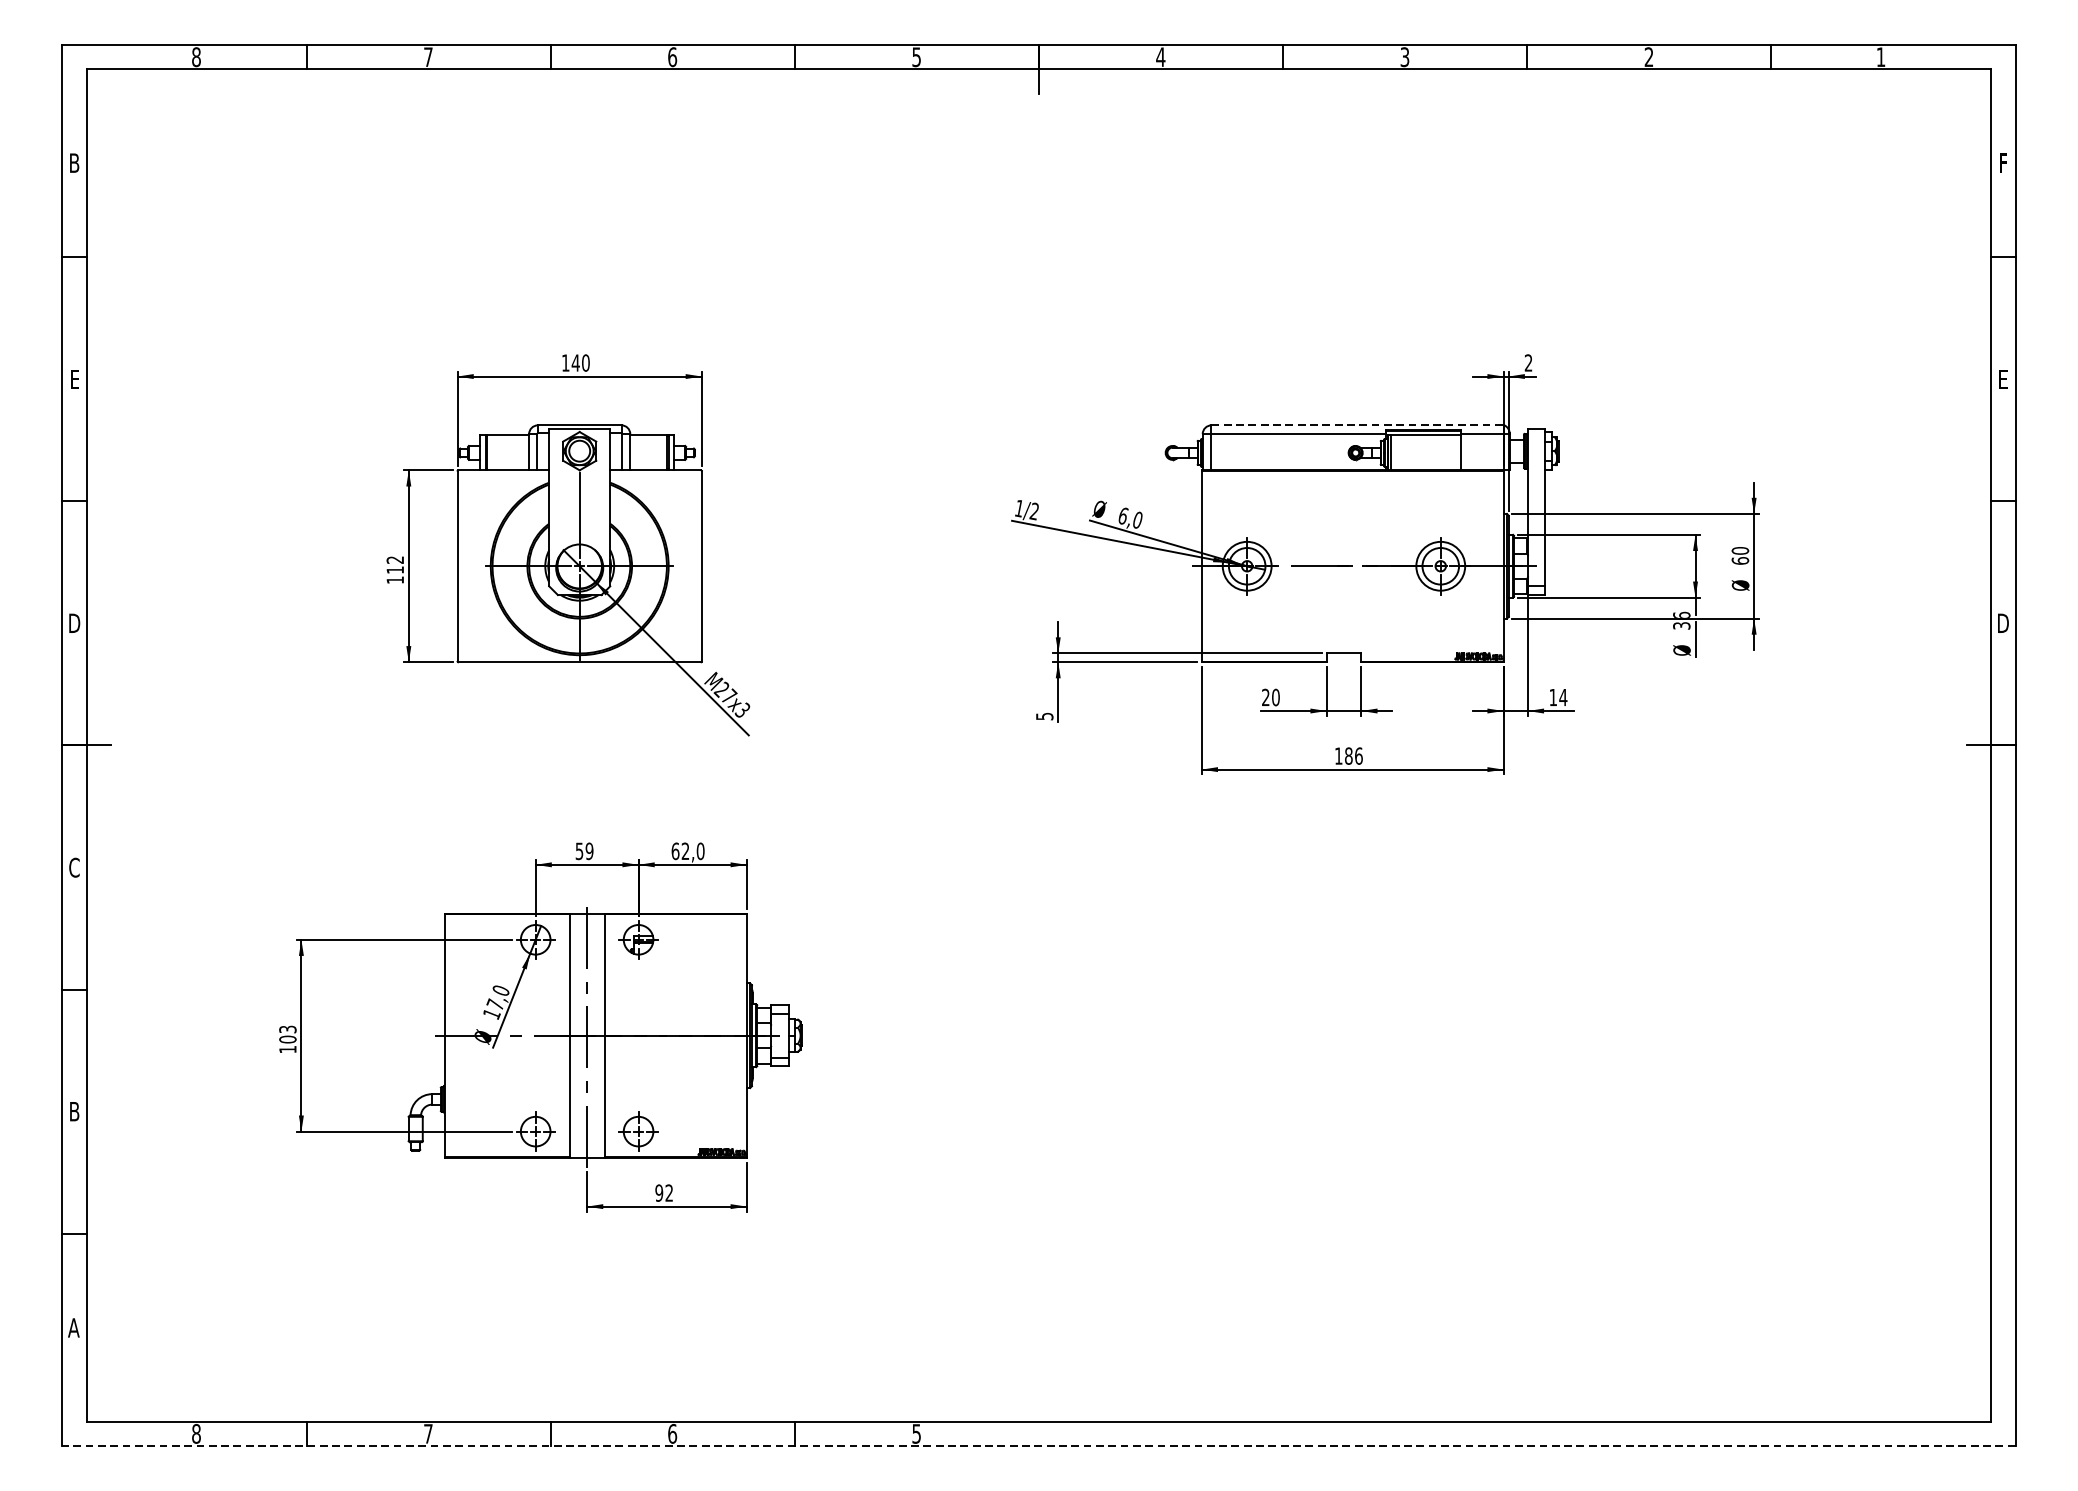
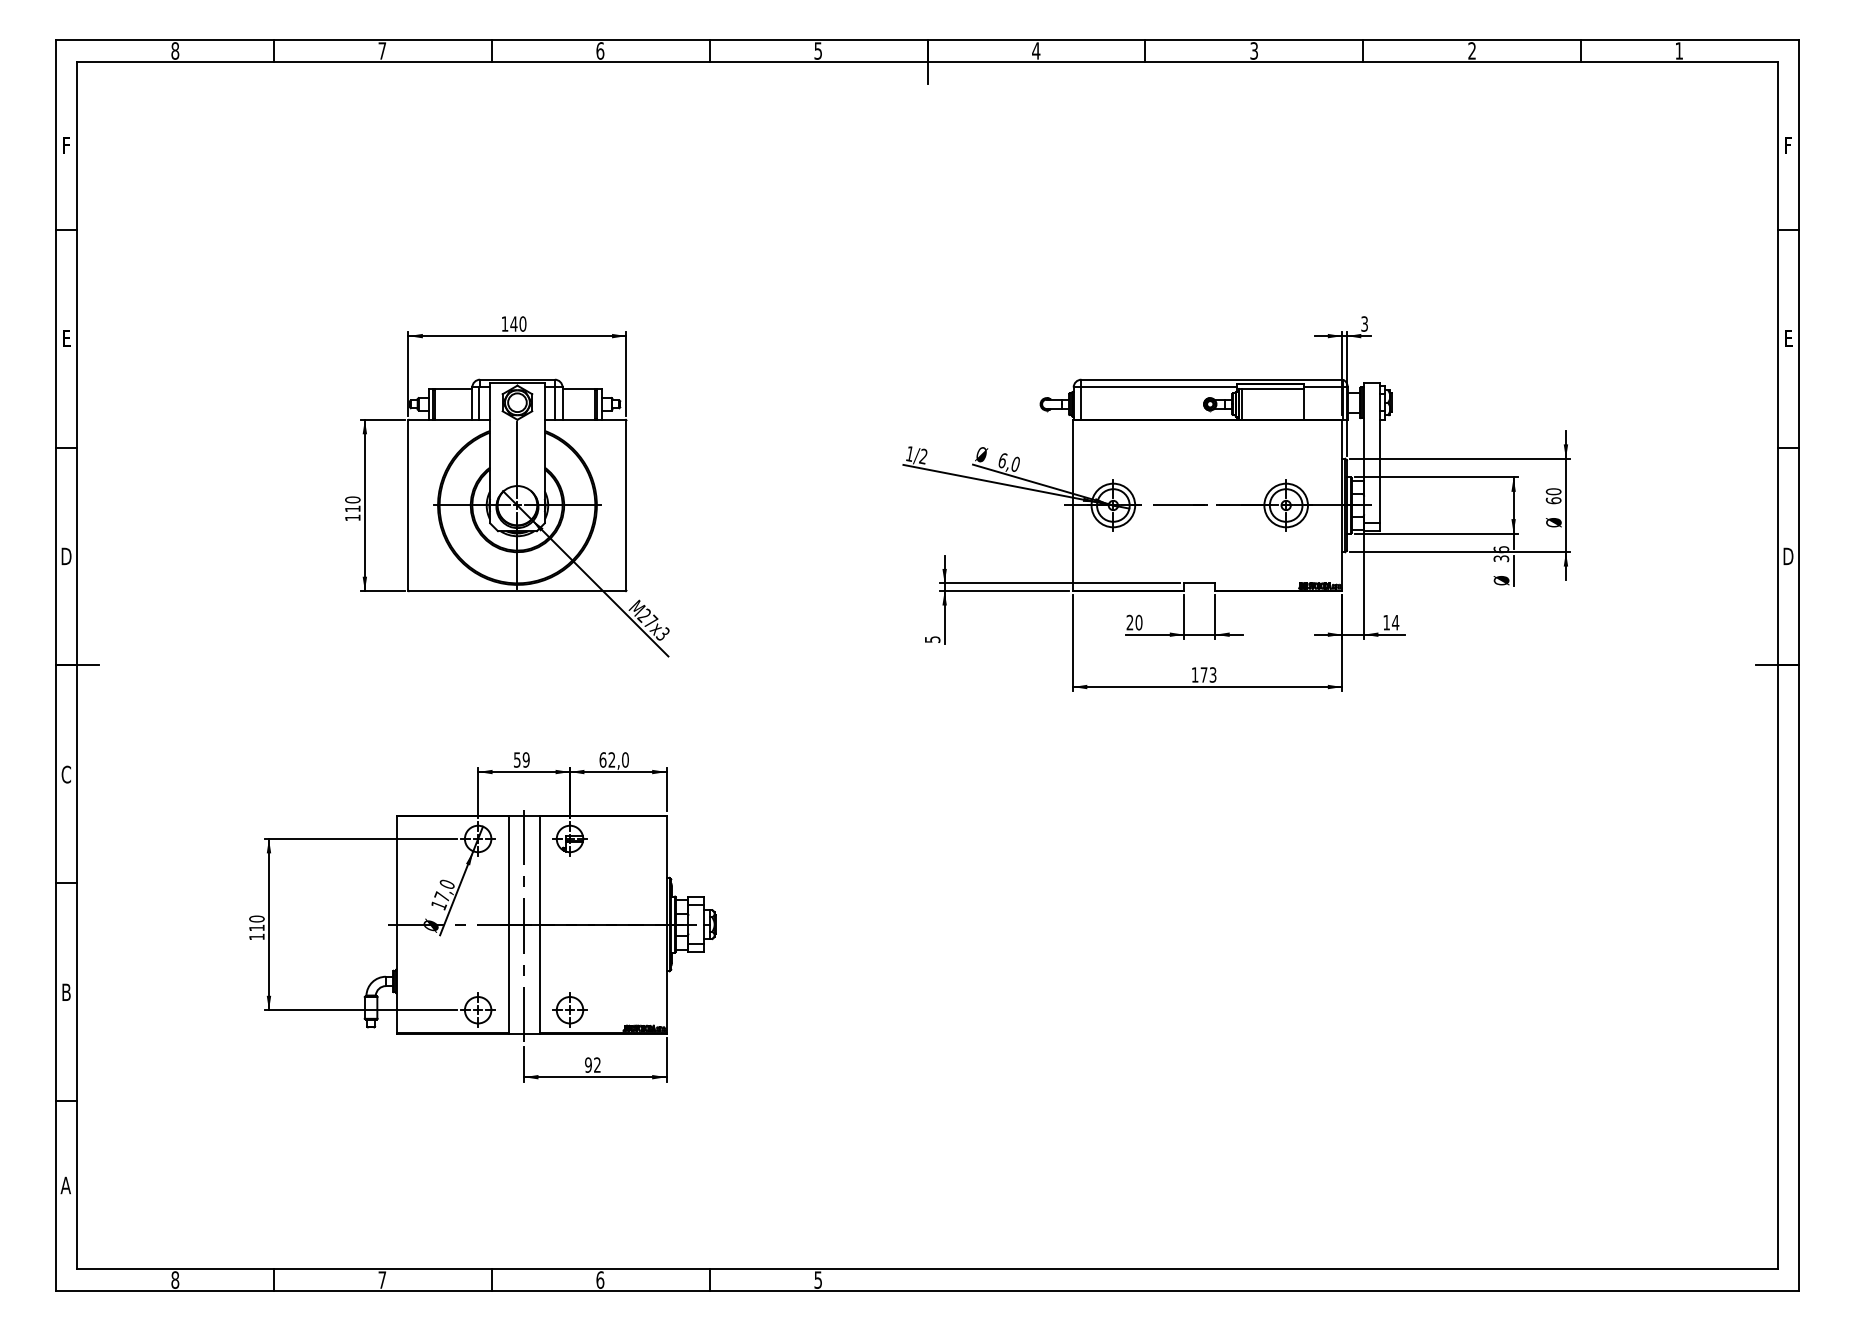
text: (74, 163) -> (66, 145), B -> F
text: (1528, 363) -> (1364, 324), 2 -> 3
line: (1358, 425) -> (1212, 379), dashed -> solid
text: (394, 559) -> (352, 499), 112 -> 110
text: (1353, 755) -> (1208, 674), 186 -> 173
text: (287, 1034) -> (256, 923), 103 -> 110
line: (1039, 1446) -> (927, 1291), dashed -> solid

